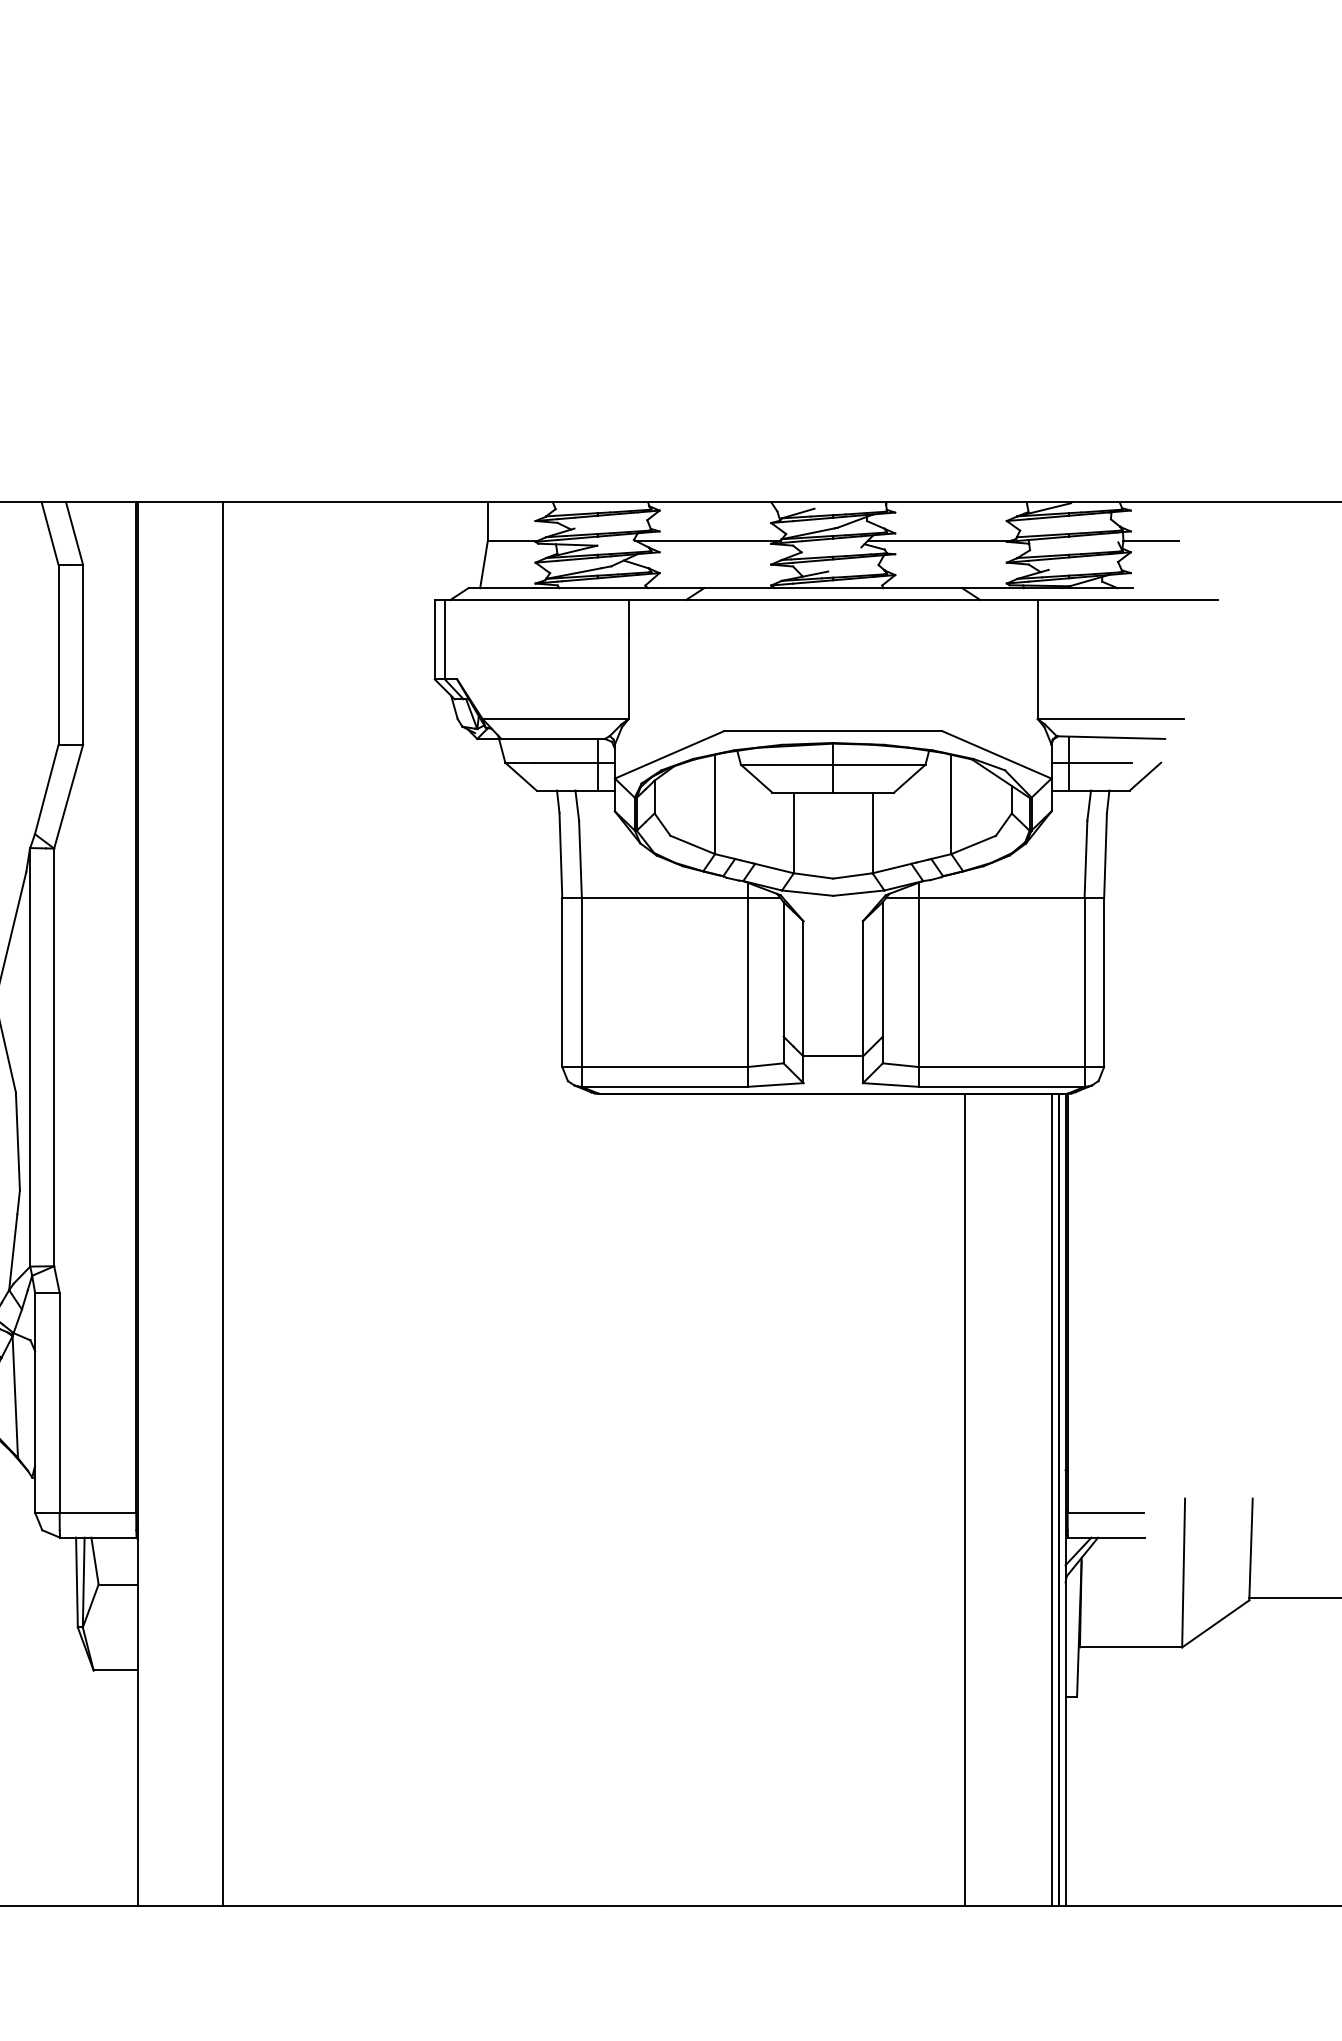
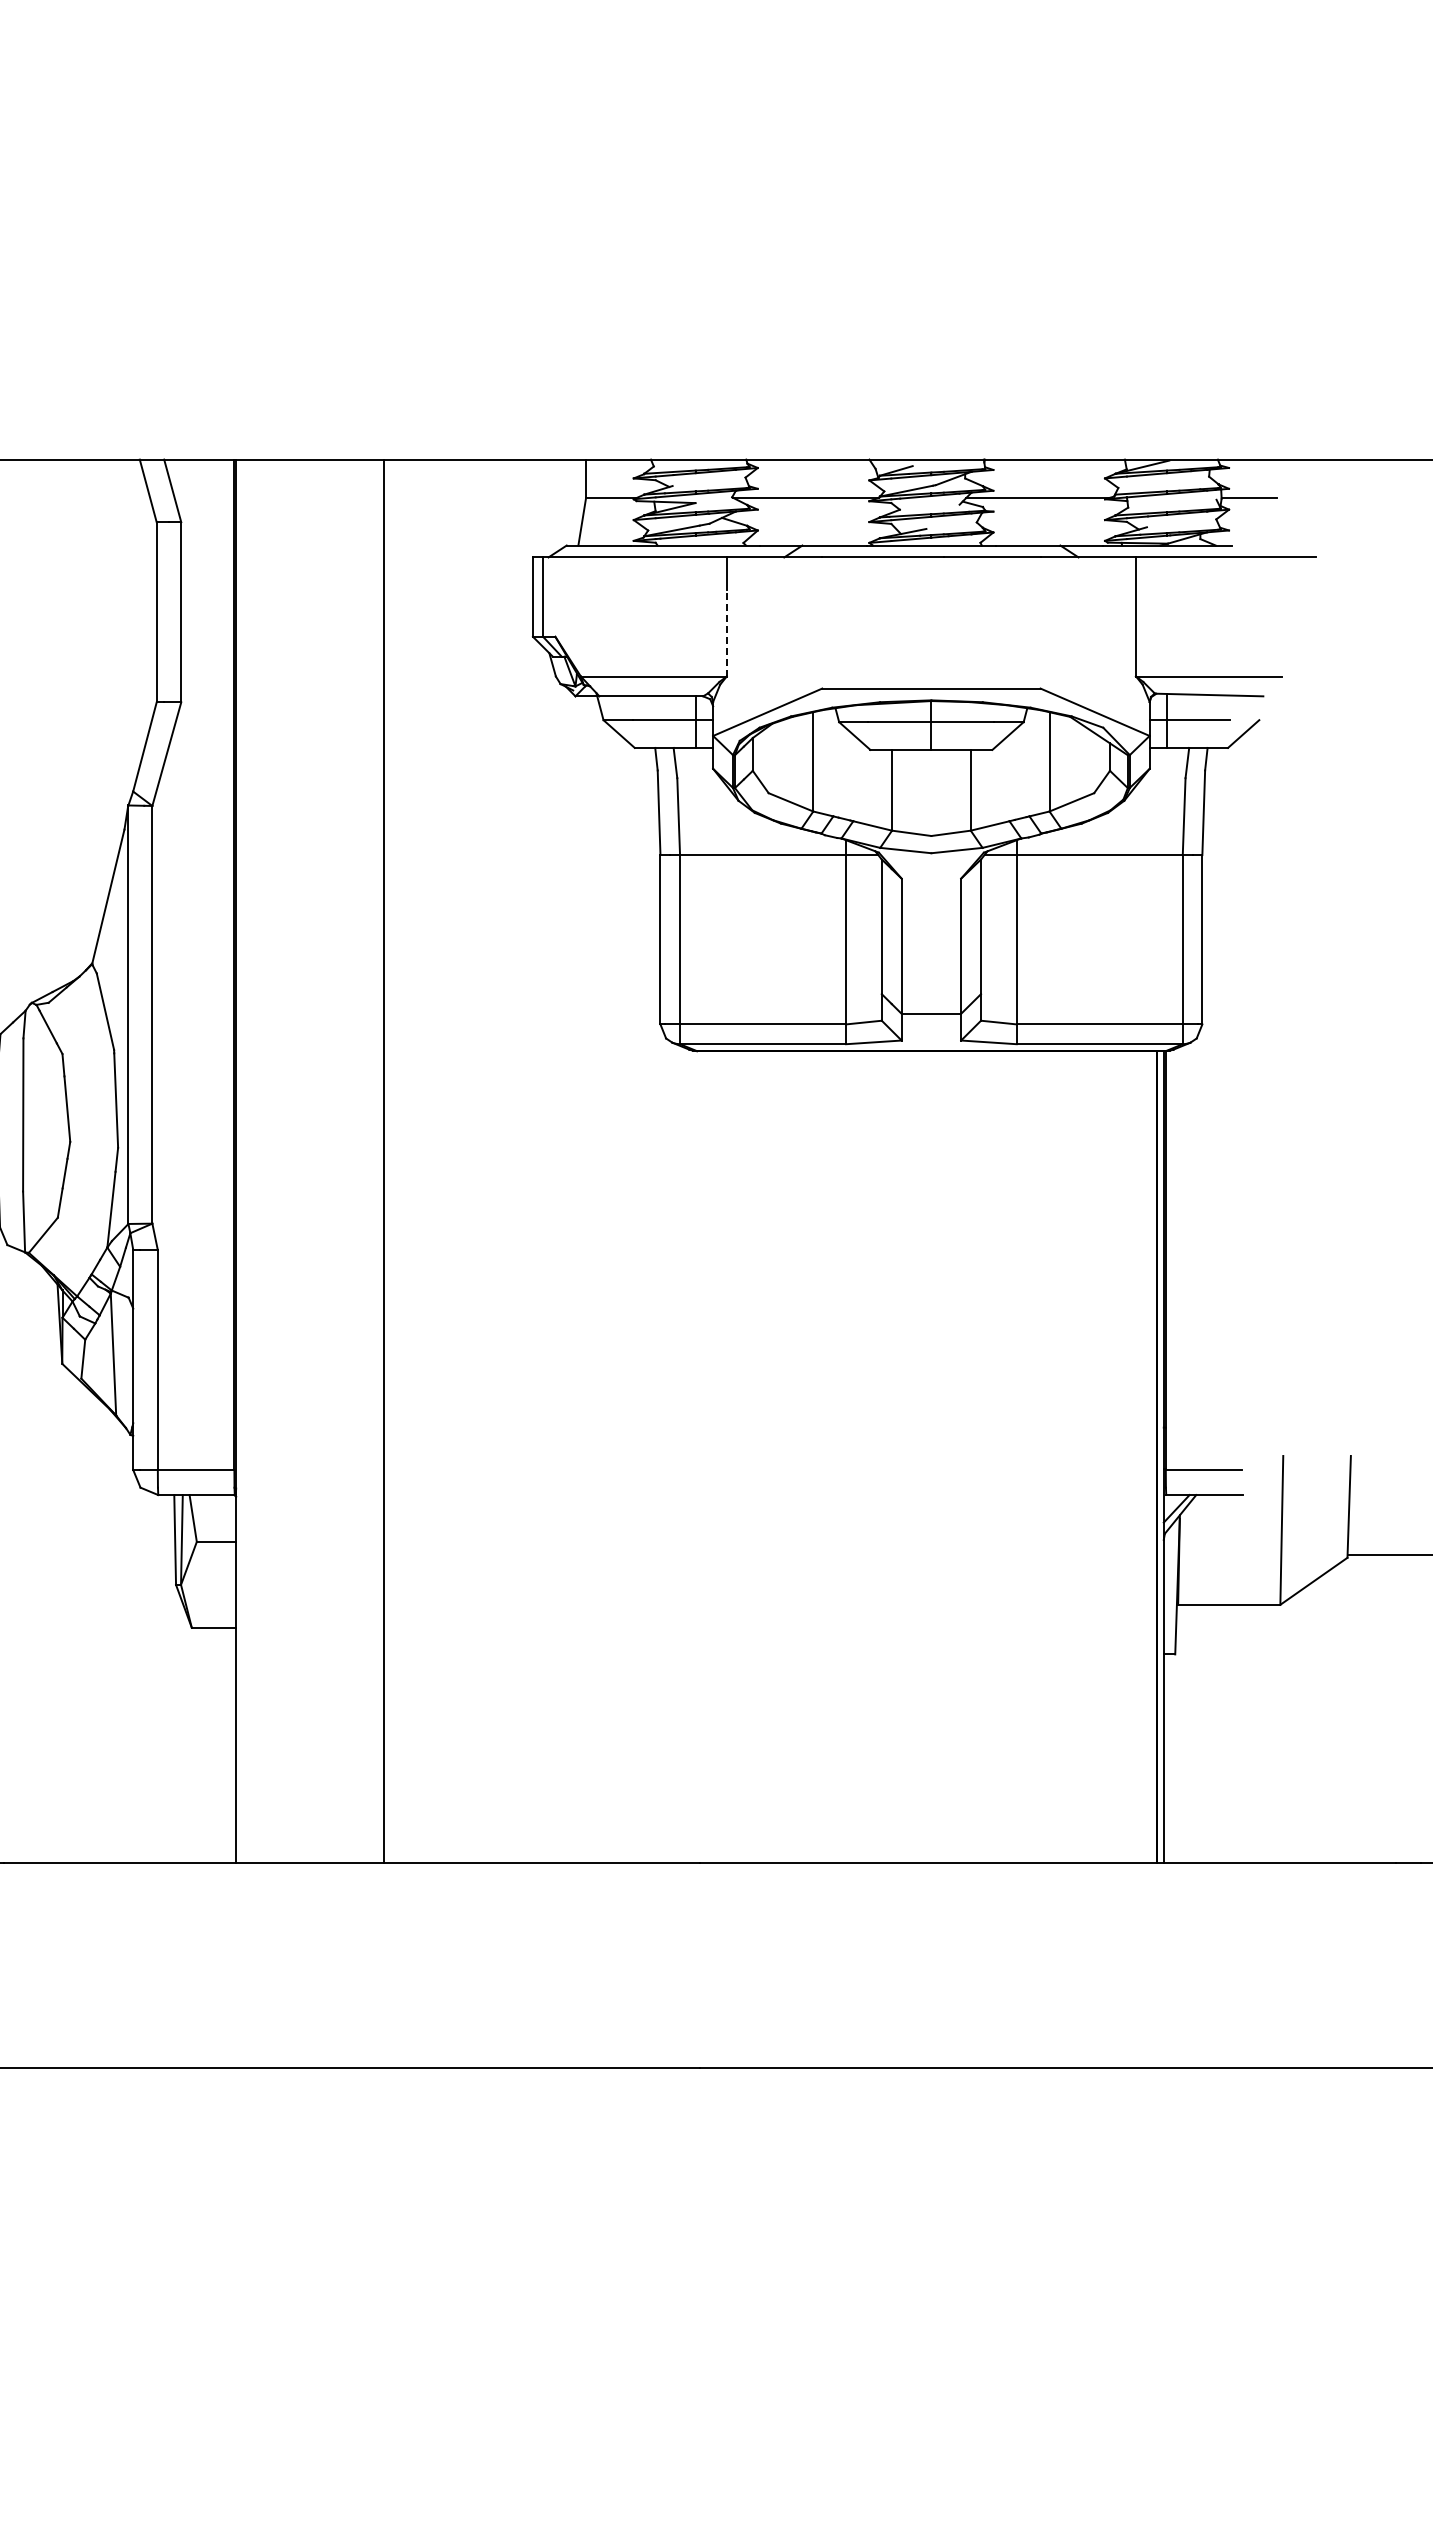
line: (628, 675) -> (726, 632), solid -> dashed
line: (222, 1204) -> (383, 1161), moved
line: (964, 1500) -> (1062, 1457), removed
line: (1052, 1500) -> (1150, 1457), removed

